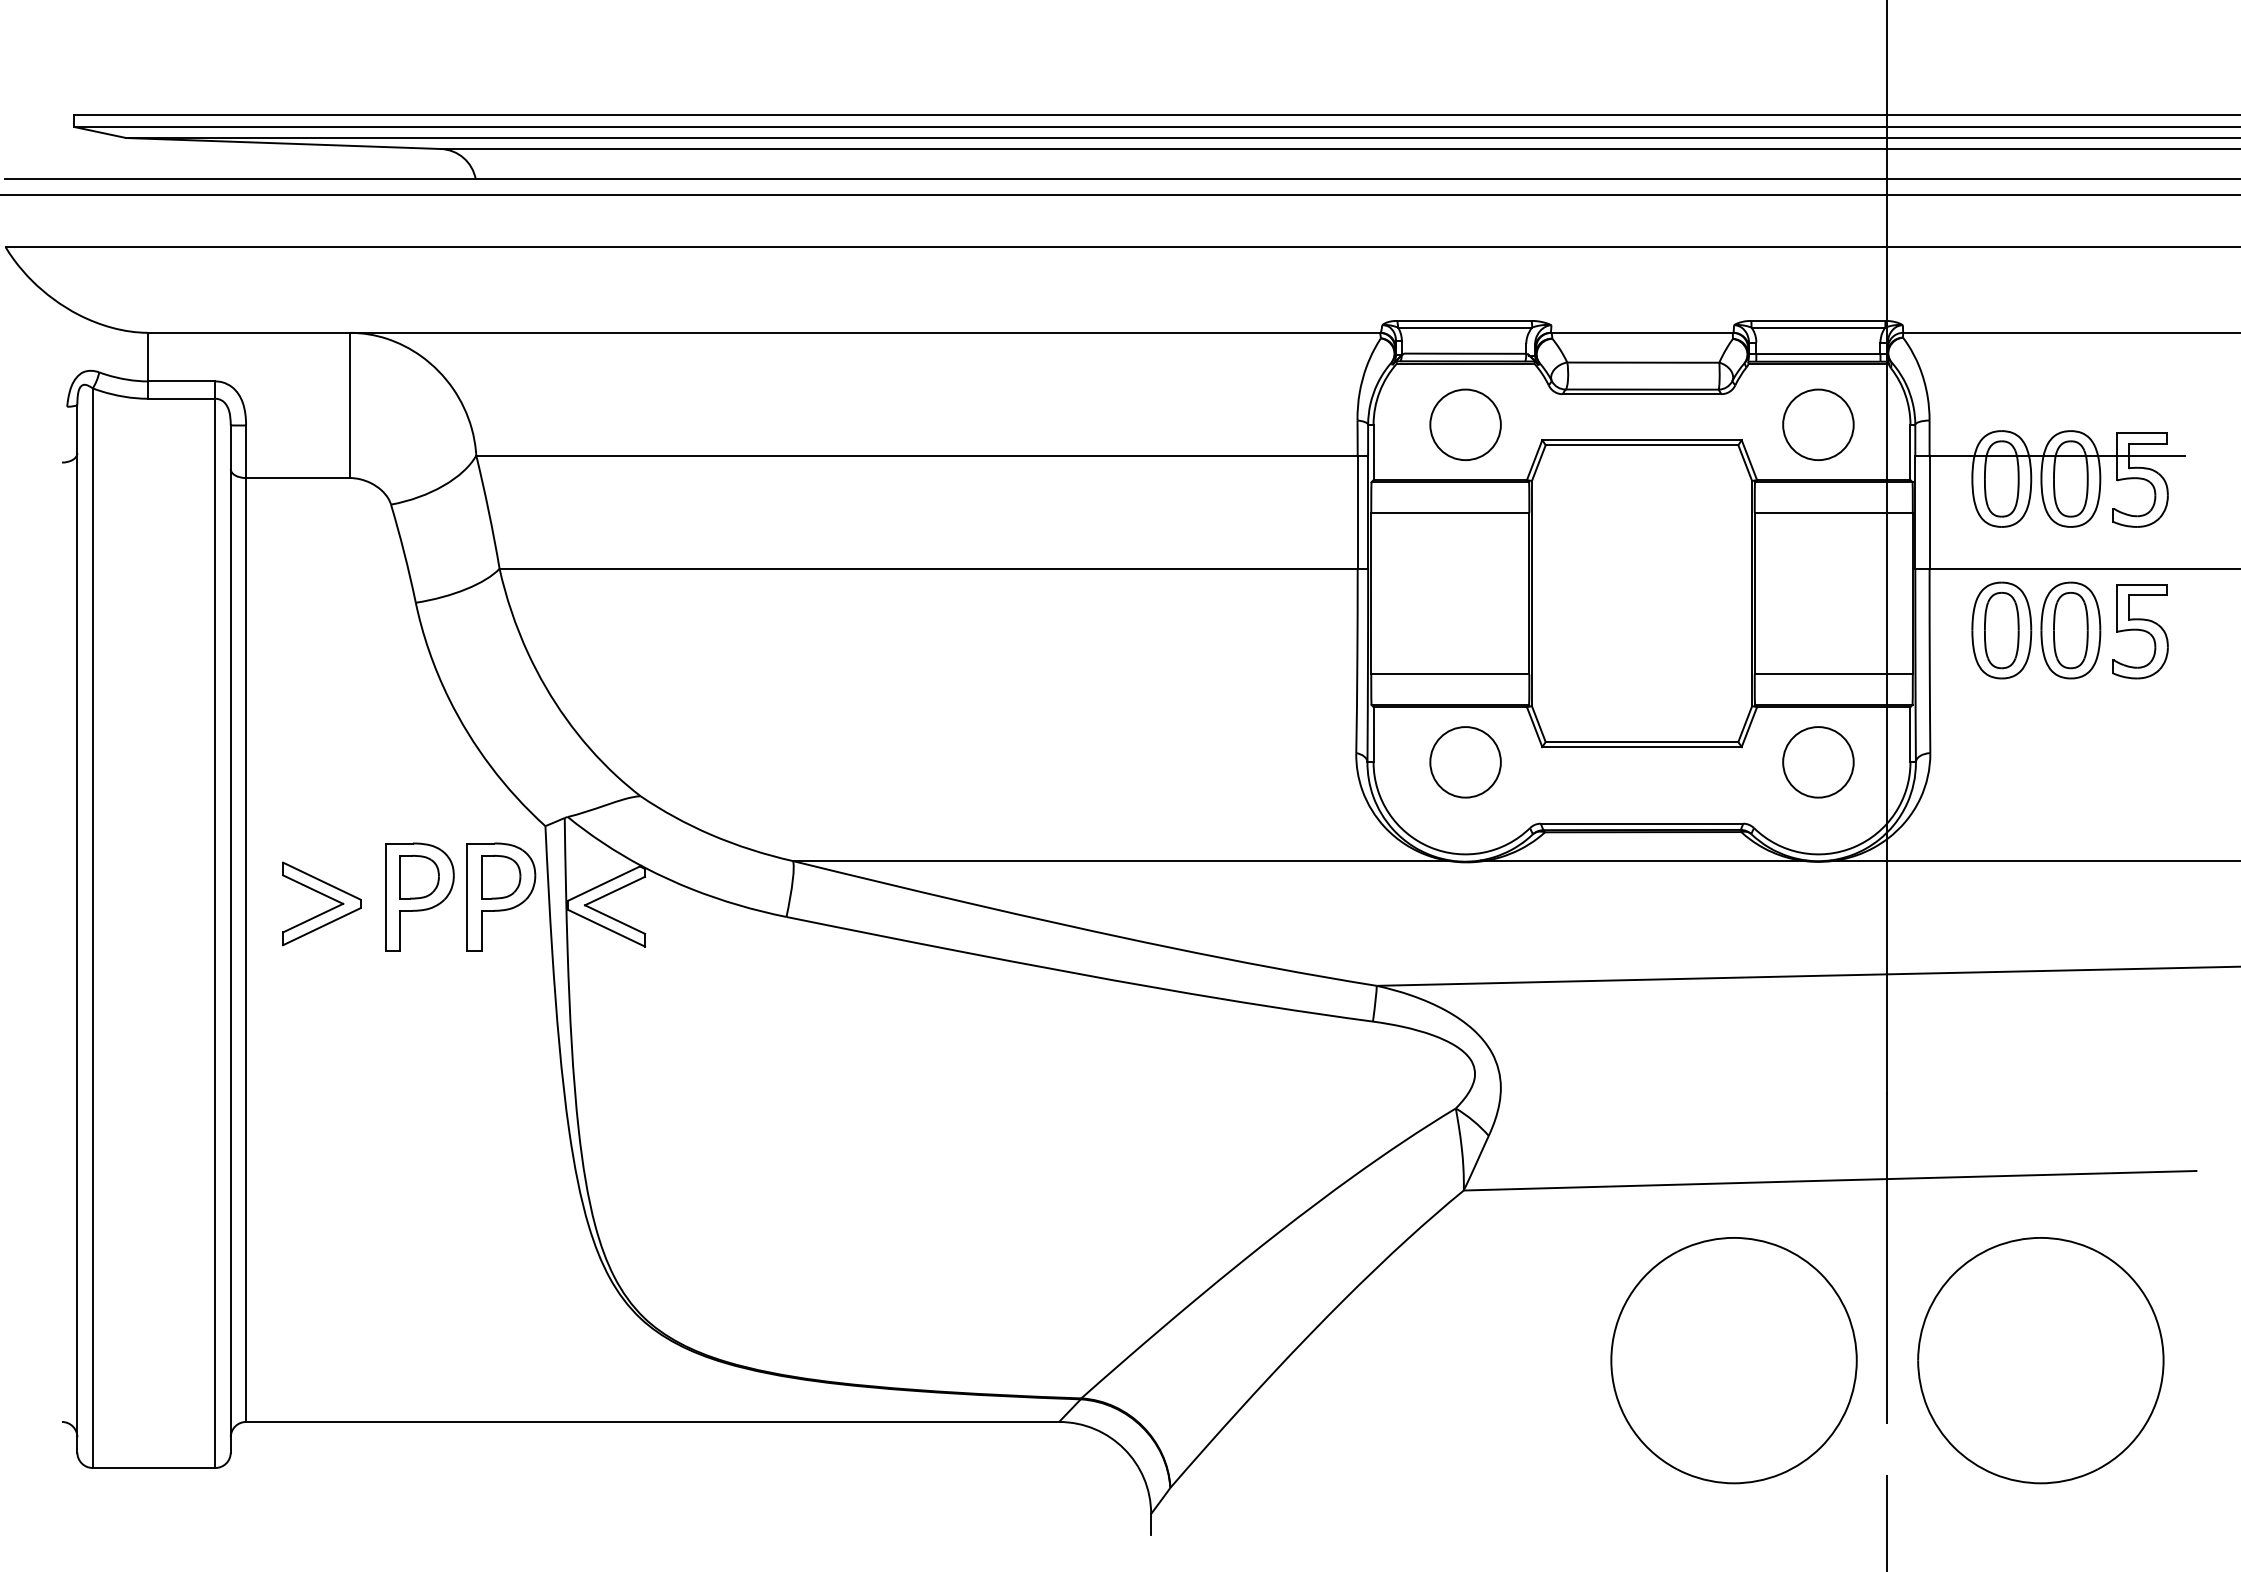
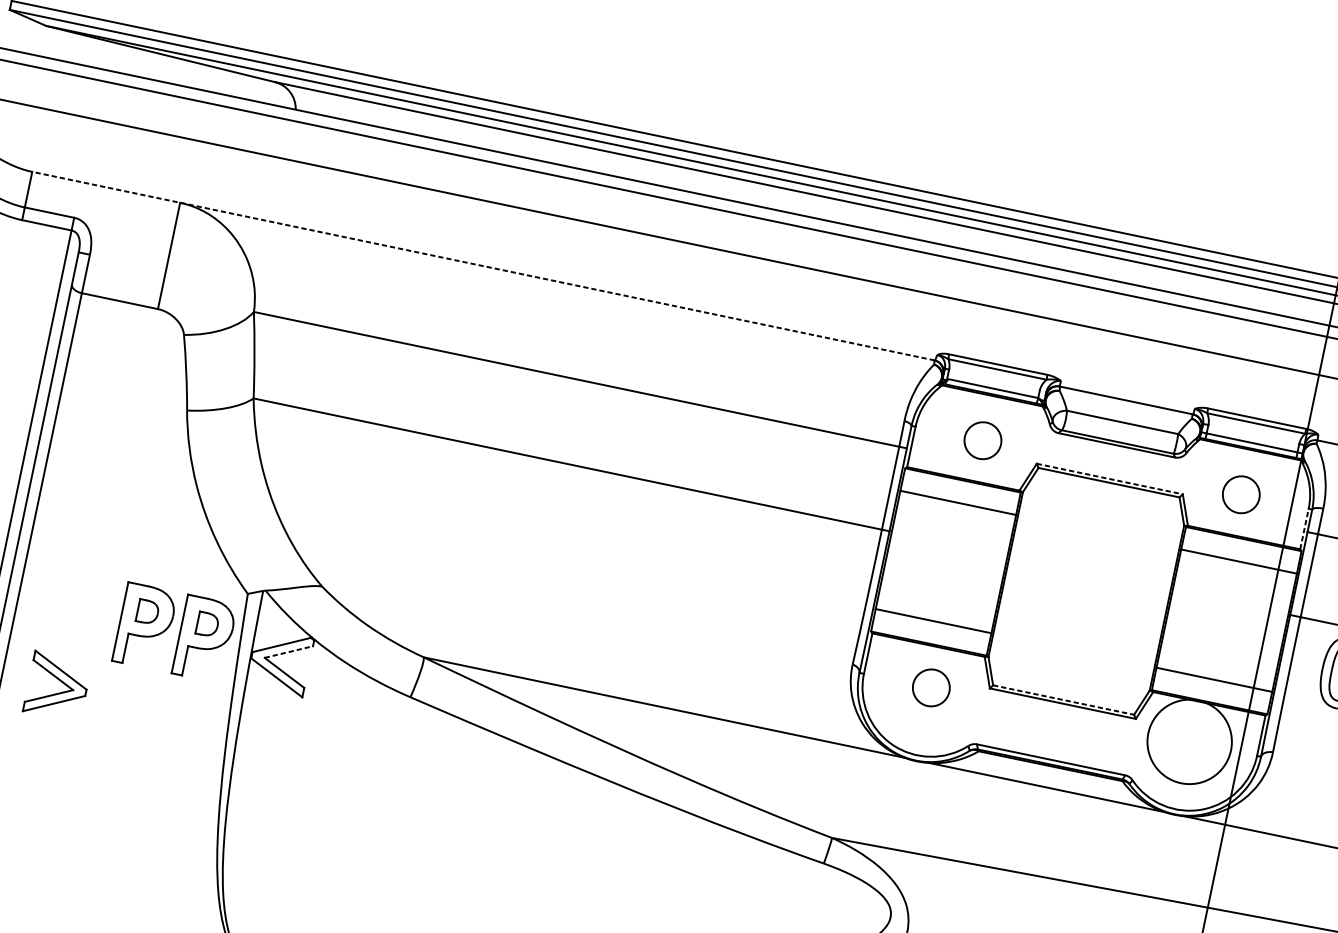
line: (763, 332) -> (483, 265), solid -> dashed
circle: (1465, 424) -> (982, 440), size x0.7
circle: (1818, 424) -> (1241, 494), size x0.7
line: (1642, 440) -> (1110, 479), solid -> dashed
line: (1910, 452) -> (1304, 529), solid -> dashed
line: (1642, 742) -> (1063, 700), solid -> dashed
circle: (1465, 762) -> (931, 688), size x0.7
circle: (1818, 762) -> (1189, 742), size x1.6
part: (419, 877) -> (147, 612), size x0.7
part: (501, 877) -> (207, 624), size x0.7
line: (615, 890) -> (289, 651), solid -> dashed
part: (322, 895) -> (59, 680), moved

